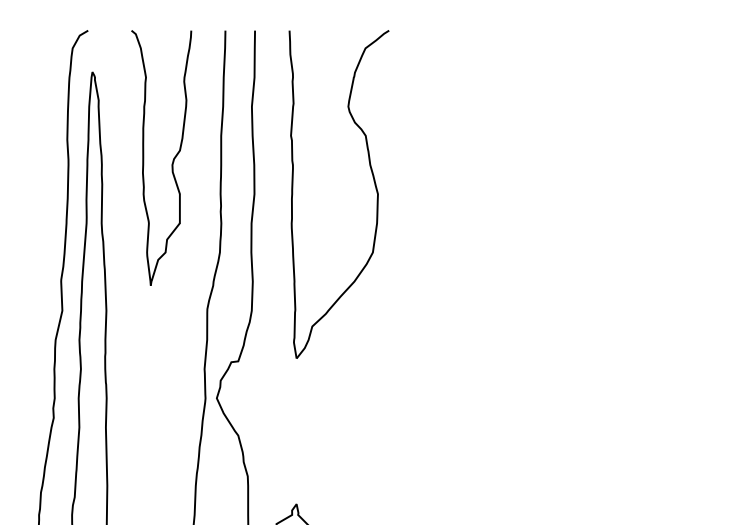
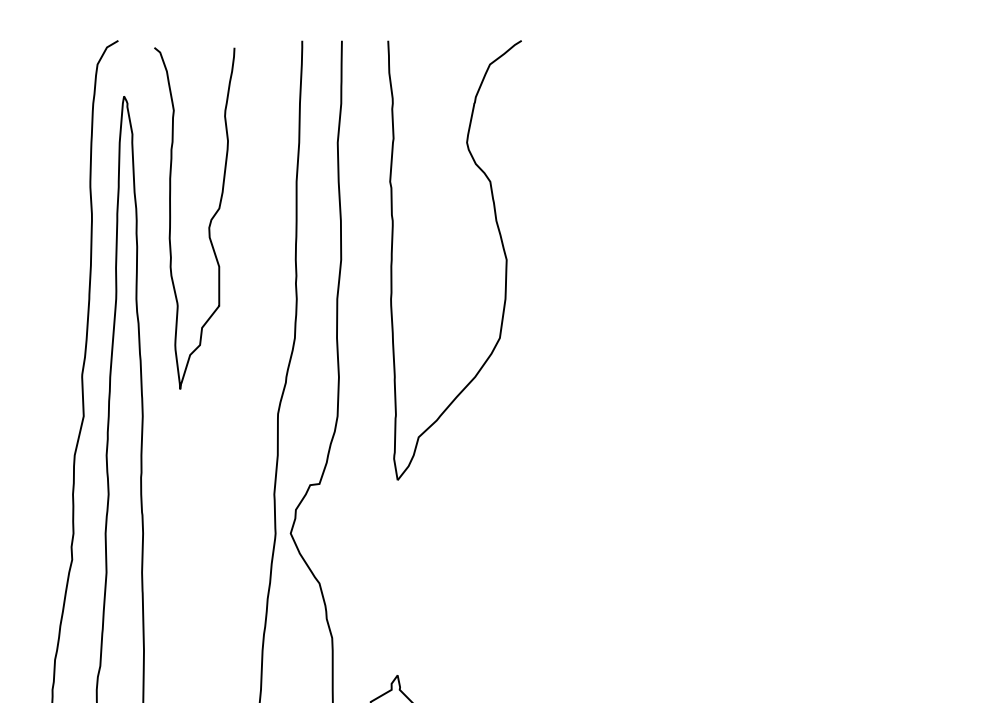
curve: (172, 161) -> (209, 222), moved

